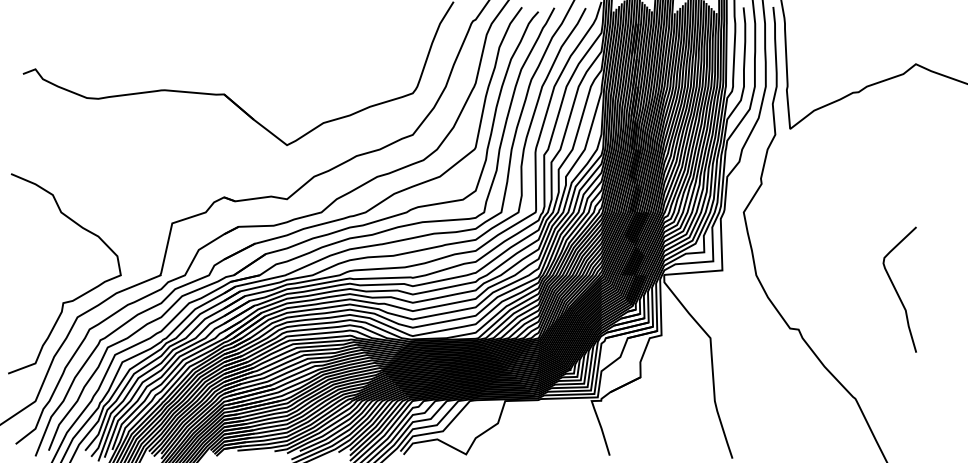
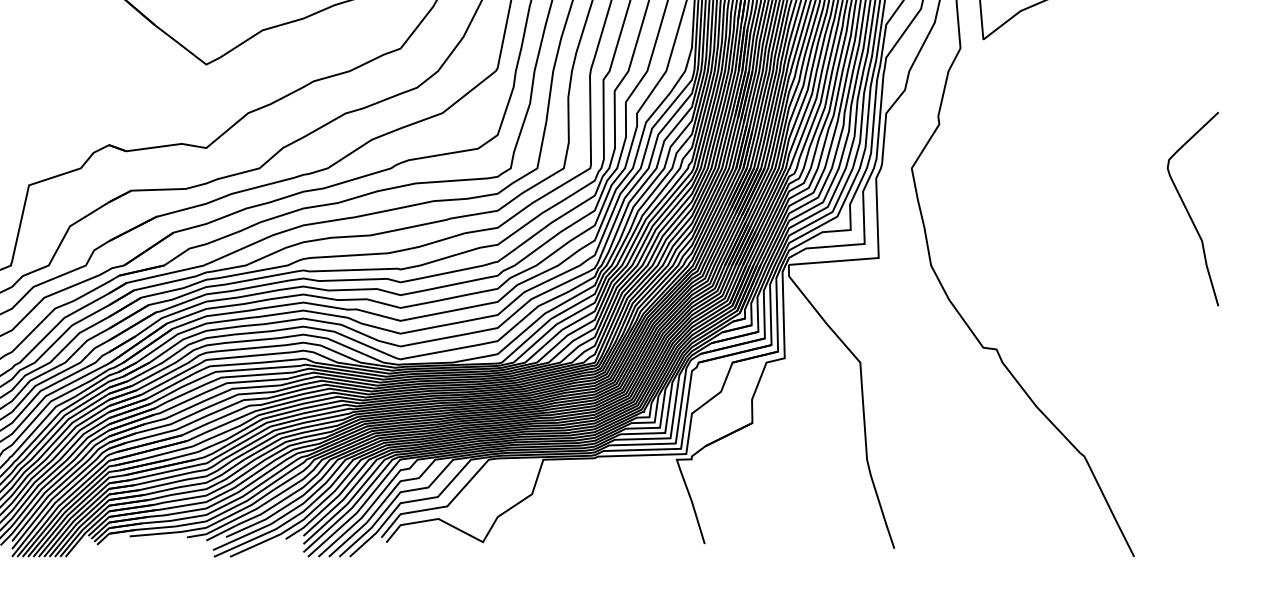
curve: (897, 291) -> (1189, 211), moved

